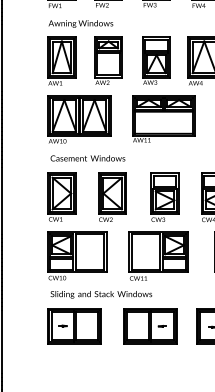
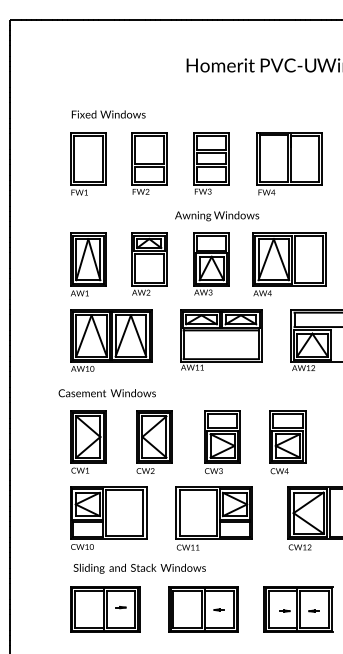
text: (81, 24) -> (217, 216), moved
text: (87, 158) -> (106, 393), moved
part: (62, 326) -> (120, 607), moved

